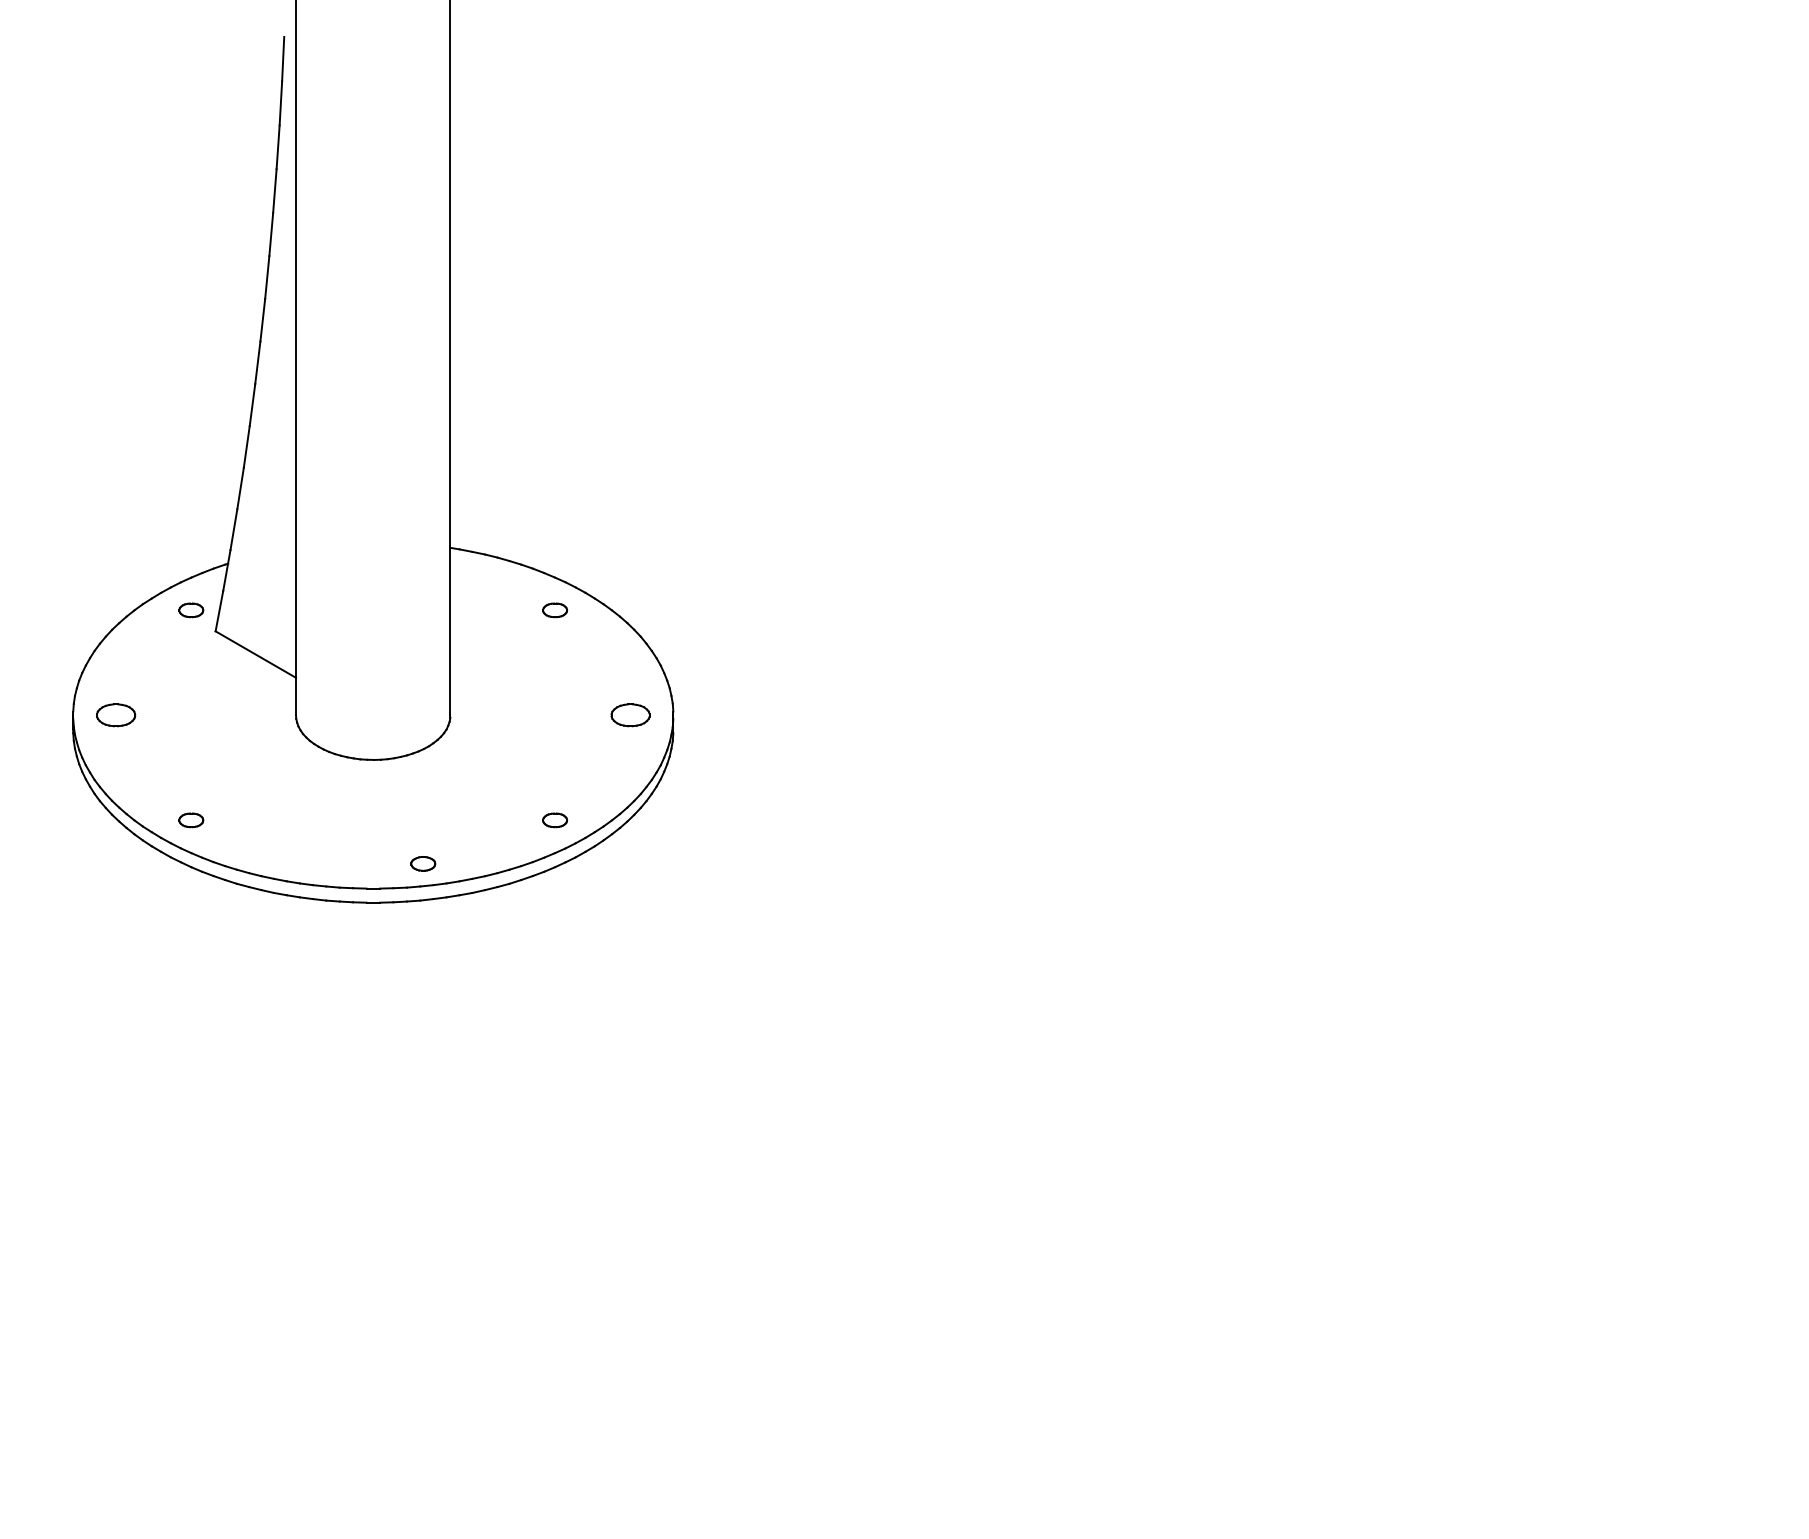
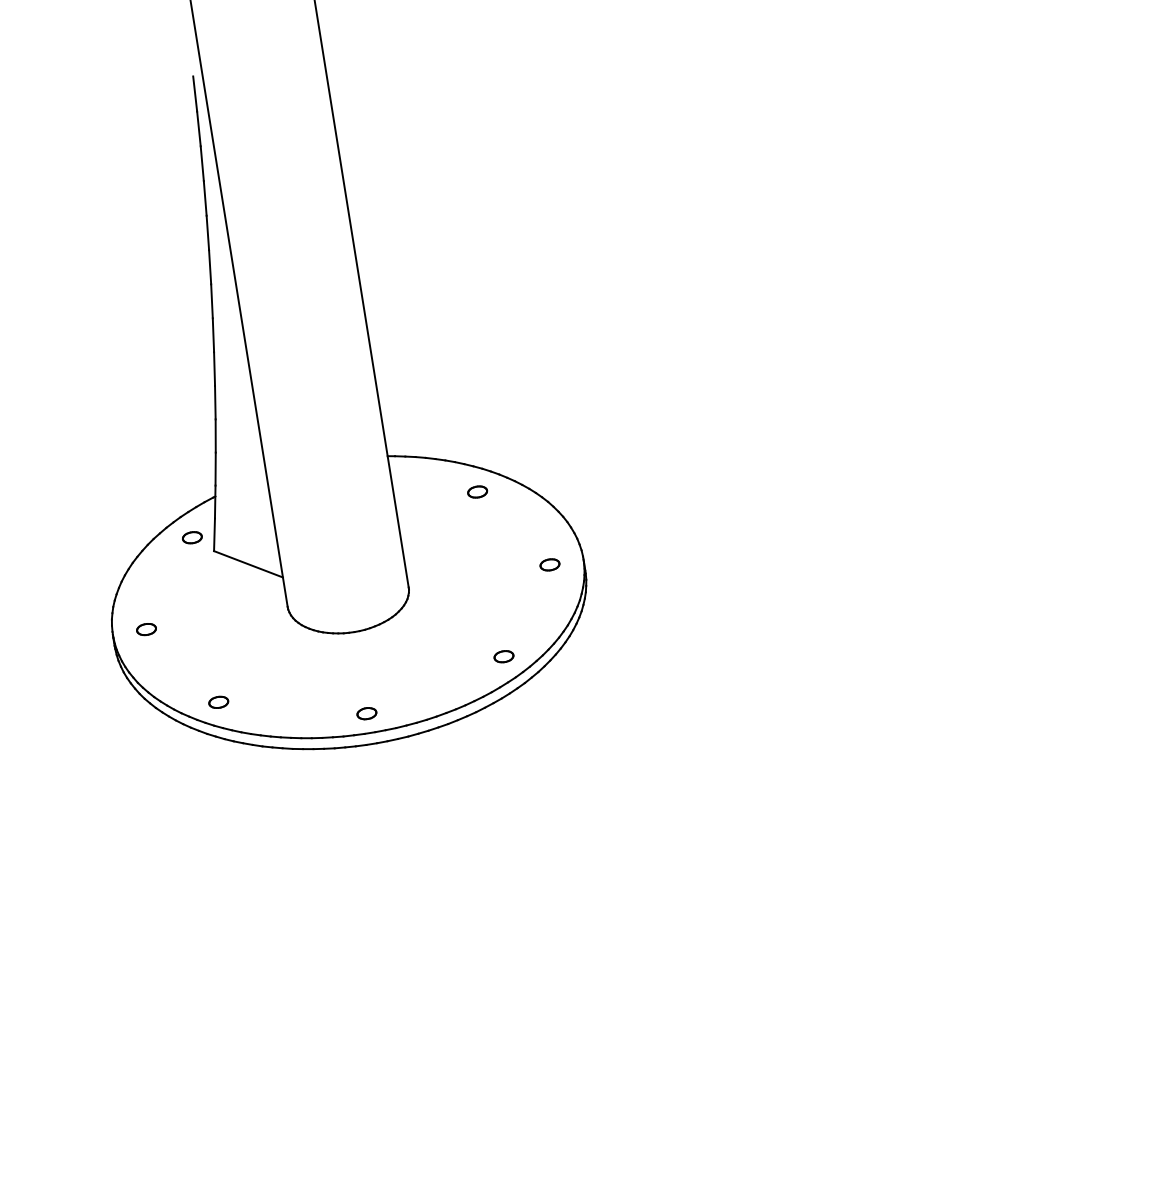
part: (115, 715) -> (146, 629), size x0.62
part: (630, 715) -> (549, 565), size x0.62
part: (423, 863) -> (367, 713), moved

